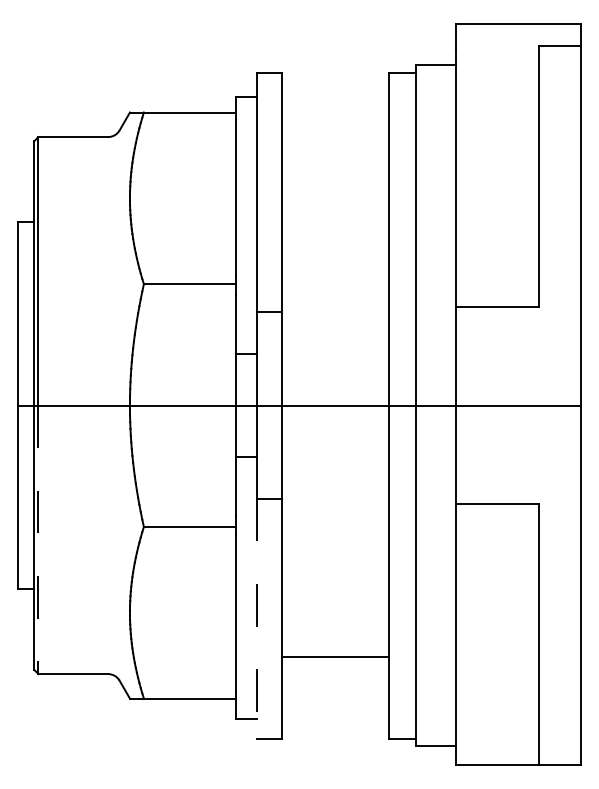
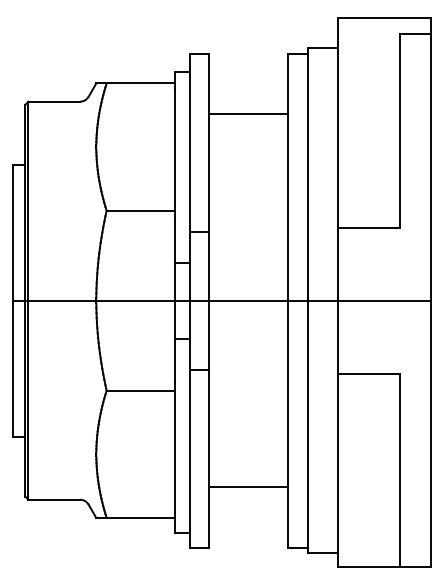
line: (335, 154) -> (248, 114), added
line: (38, 540) -> (28, 400), dashed -> solid
line: (256, 618) -> (190, 458), dashed -> solid

